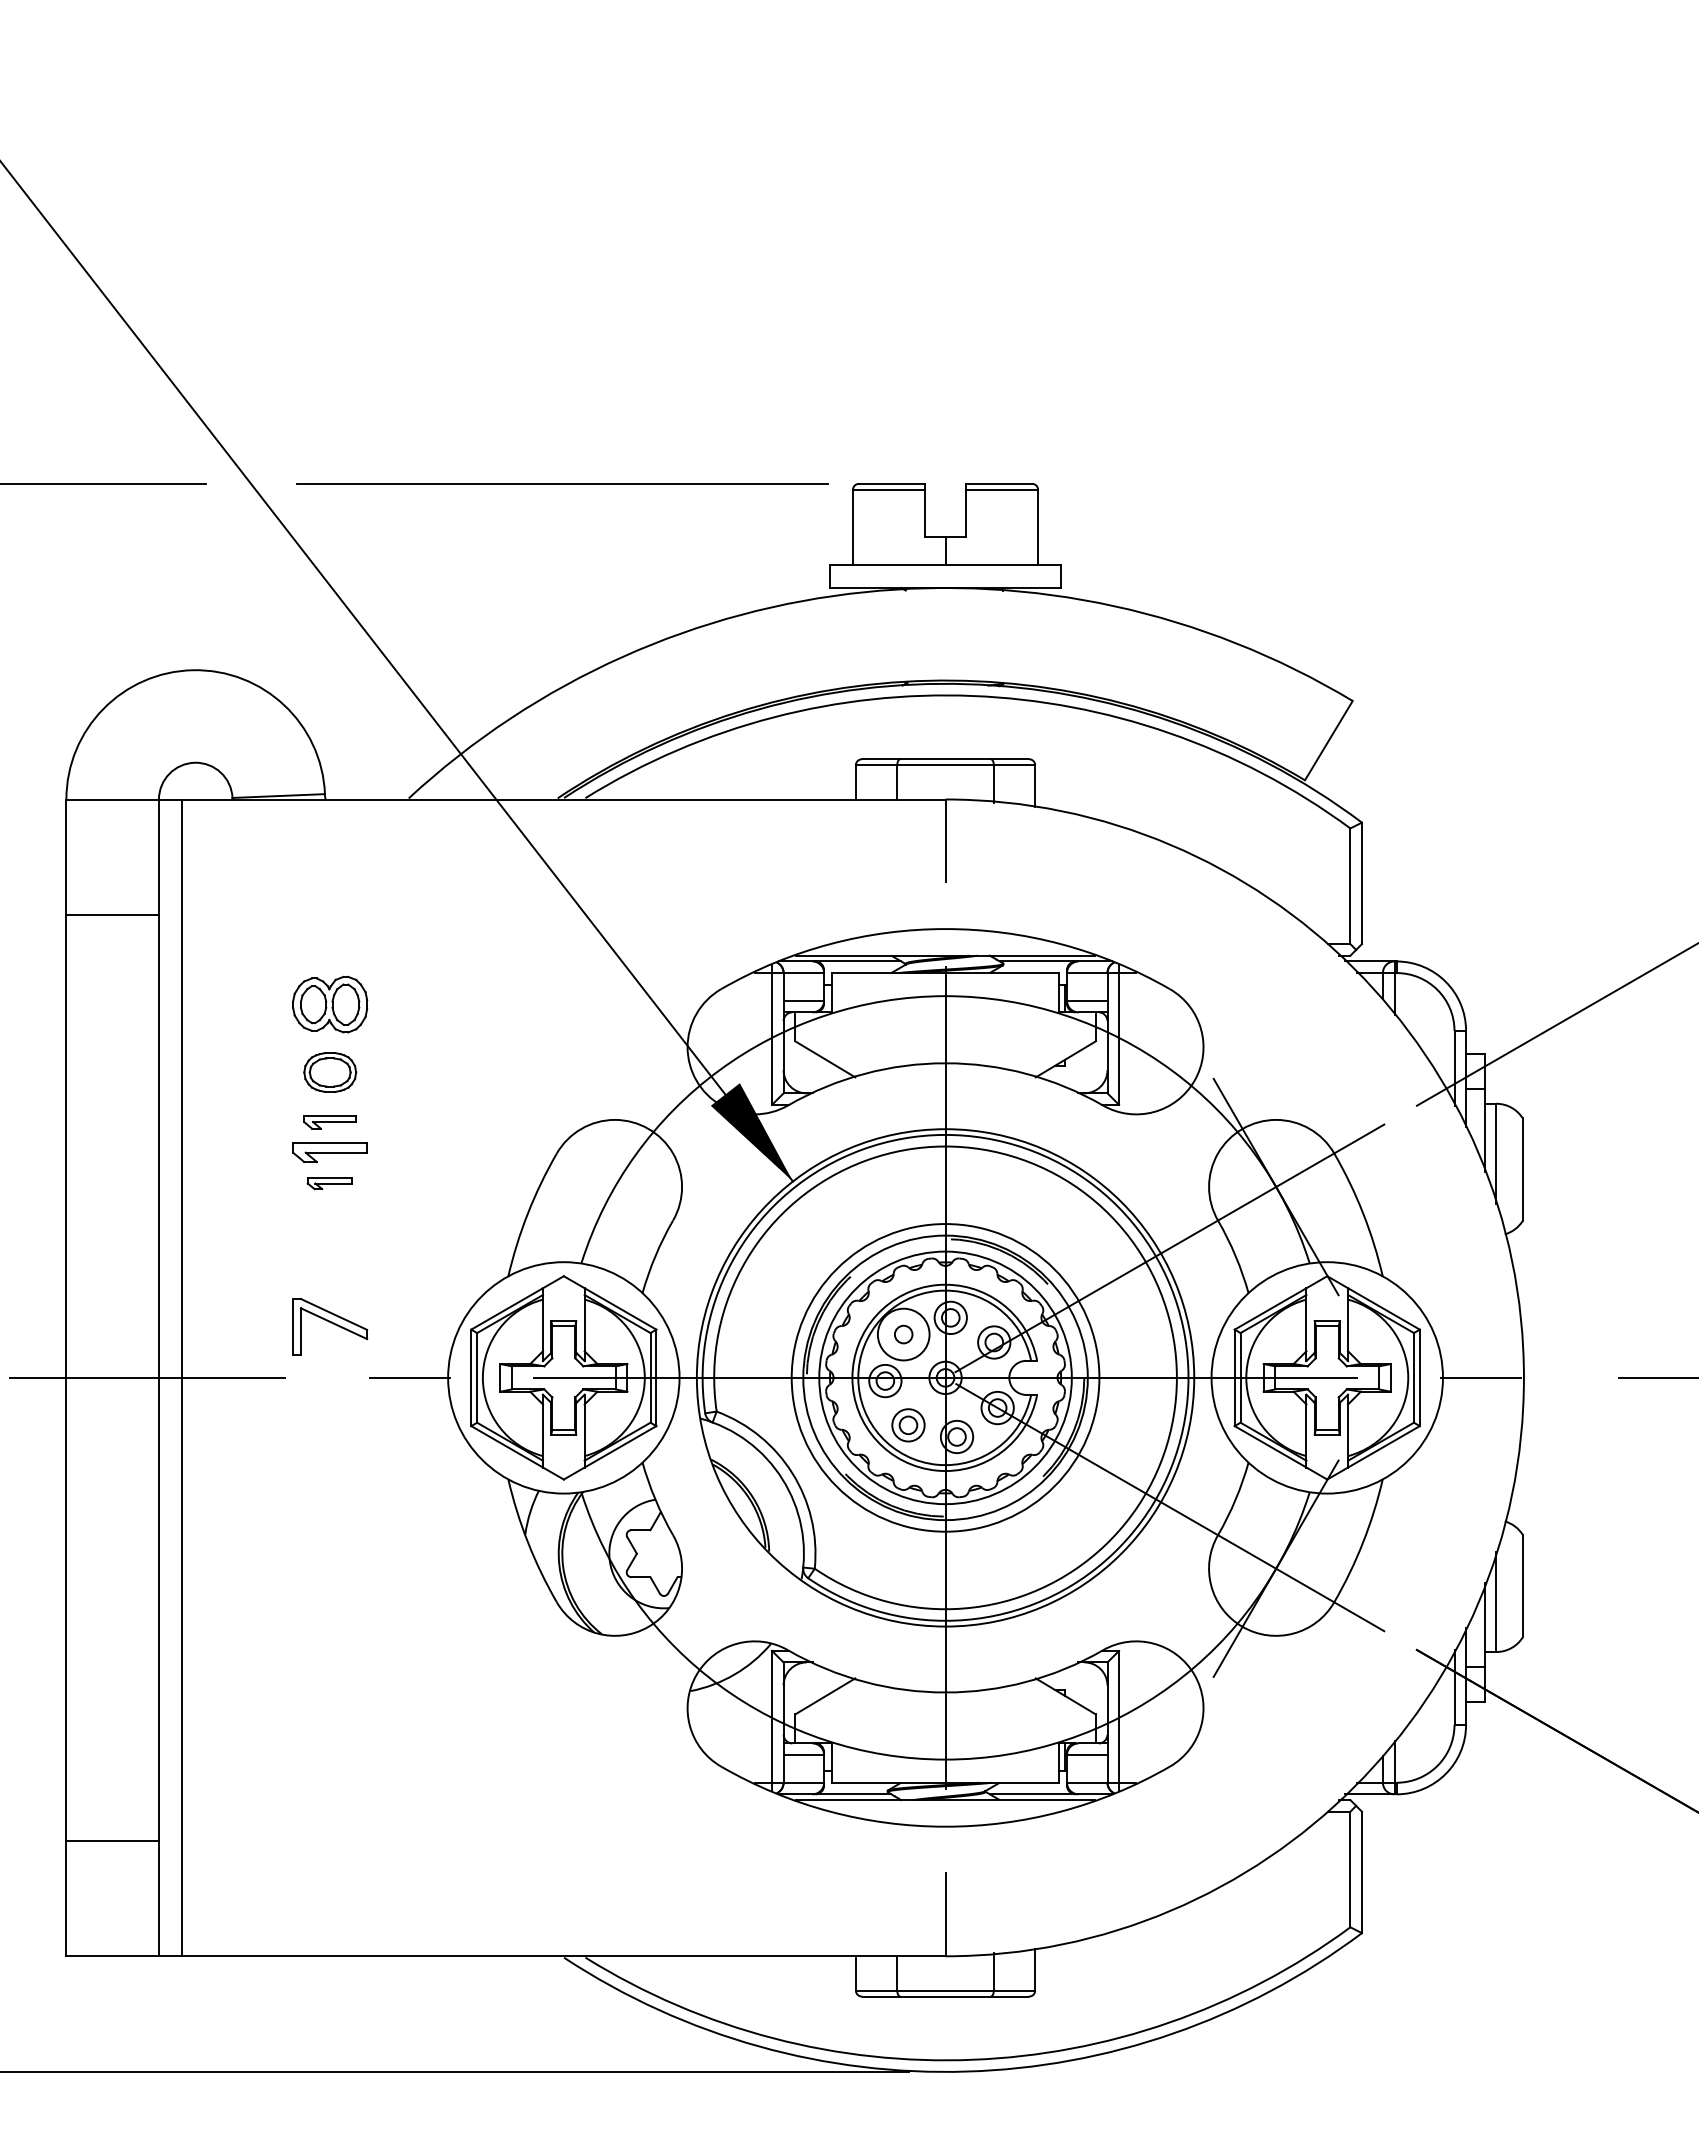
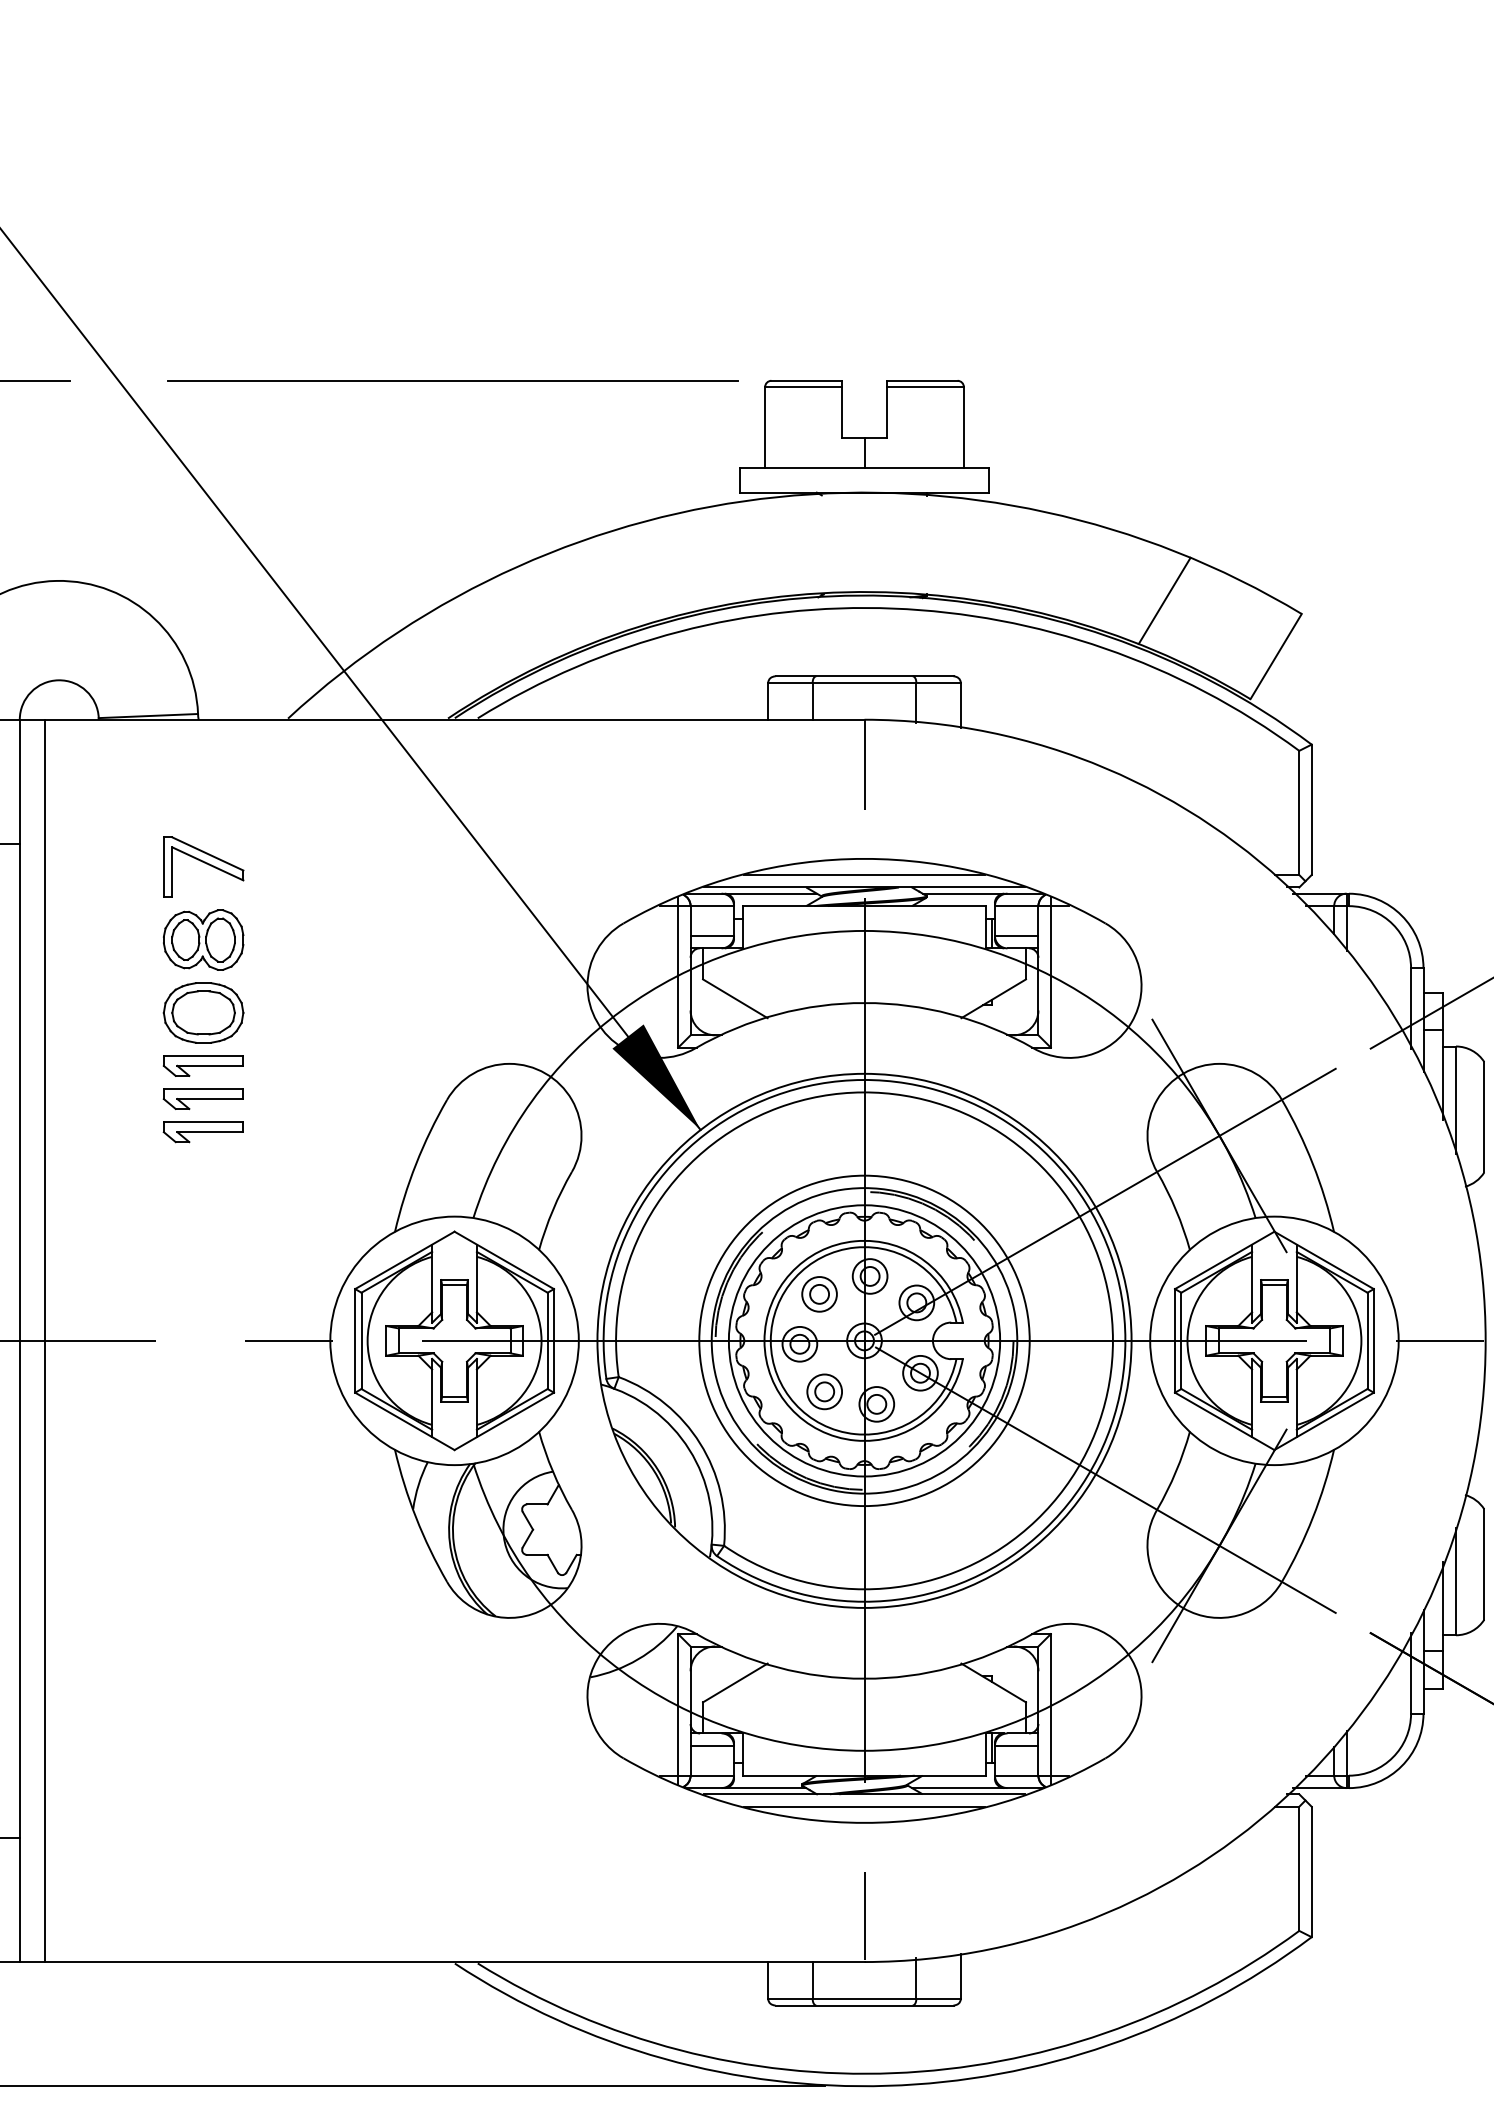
line: (1224, 688) -> (1164, 600), added
line: (945, 944) -> (864, 875), added
part: (330, 1072) -> (204, 1012), size x1.43
part: (329, 1122) -> (202, 1066), size x1.43
part: (329, 1183) -> (202, 1132), size x1.67
part: (330, 1326) -> (204, 866), moved
circle: (903, 1334) -> (819, 1294), size x0.62
line: (945, 1811) -> (864, 1806), added

